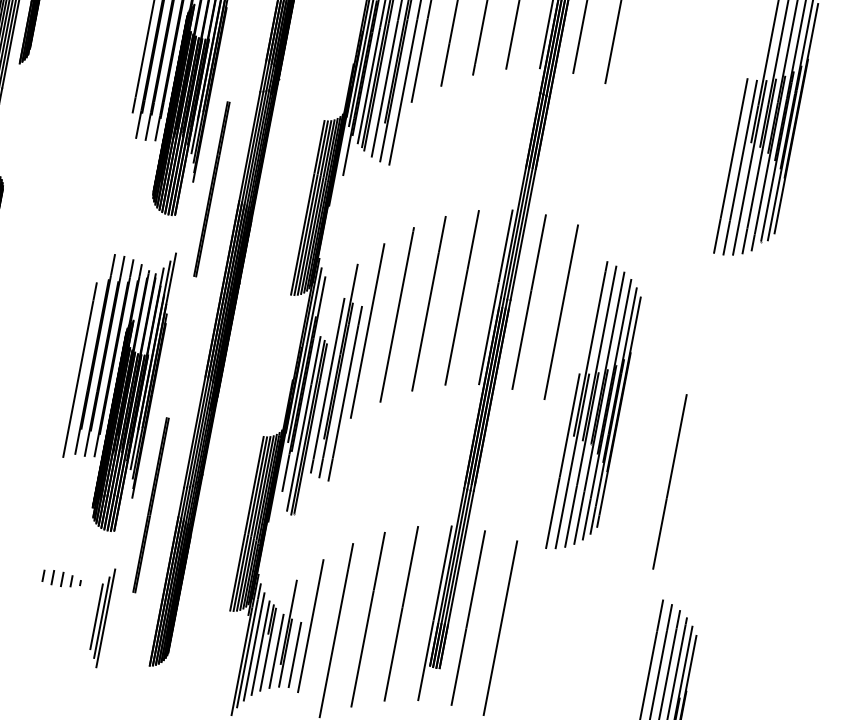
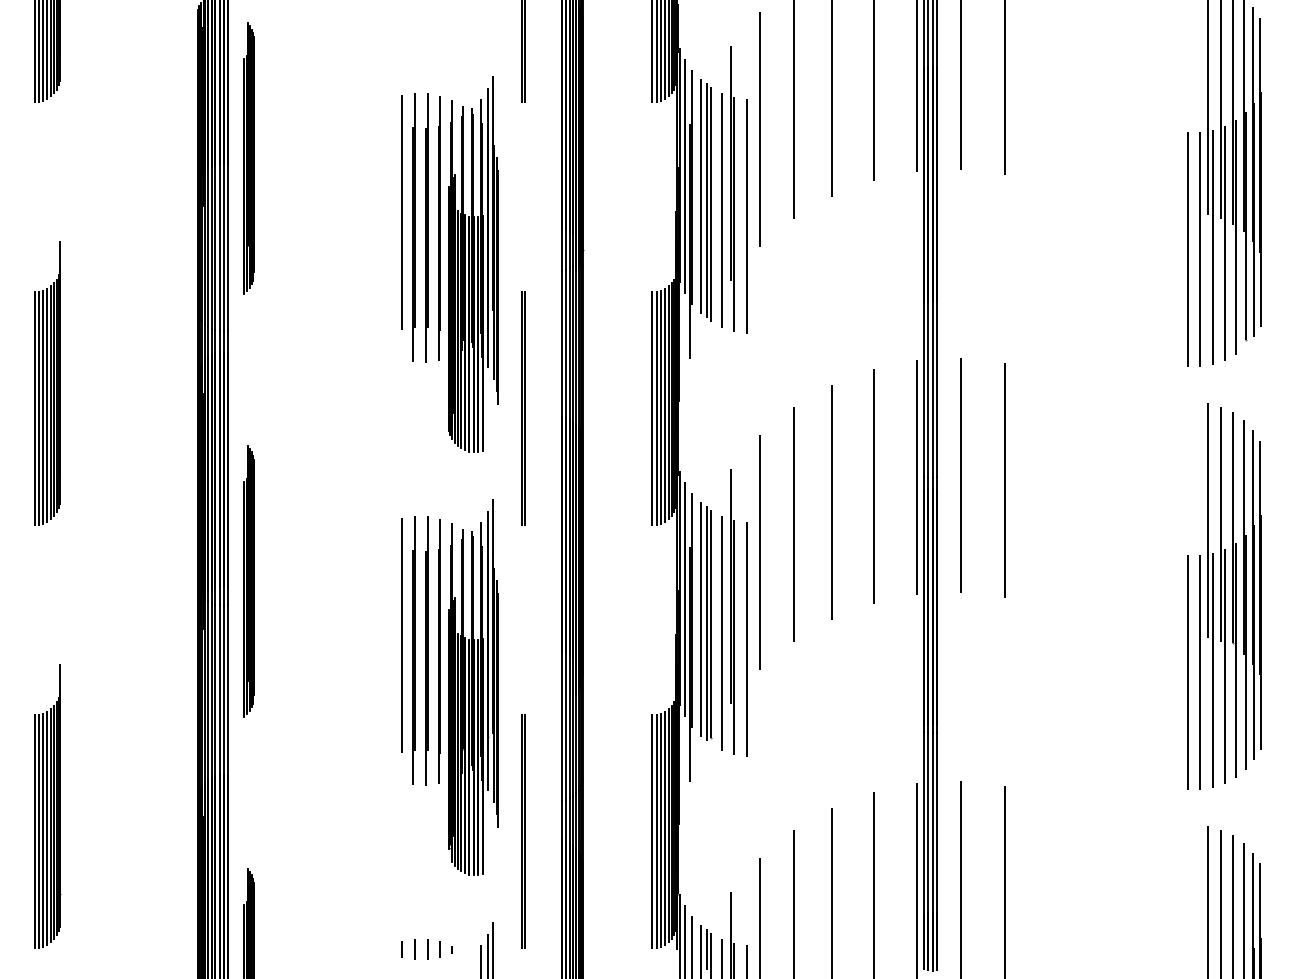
line: (79, 369) -> (401, 635), moved
part: (596, 408) -> (1230, 596), moved
part: (307, 426) -> (706, 621), moved

